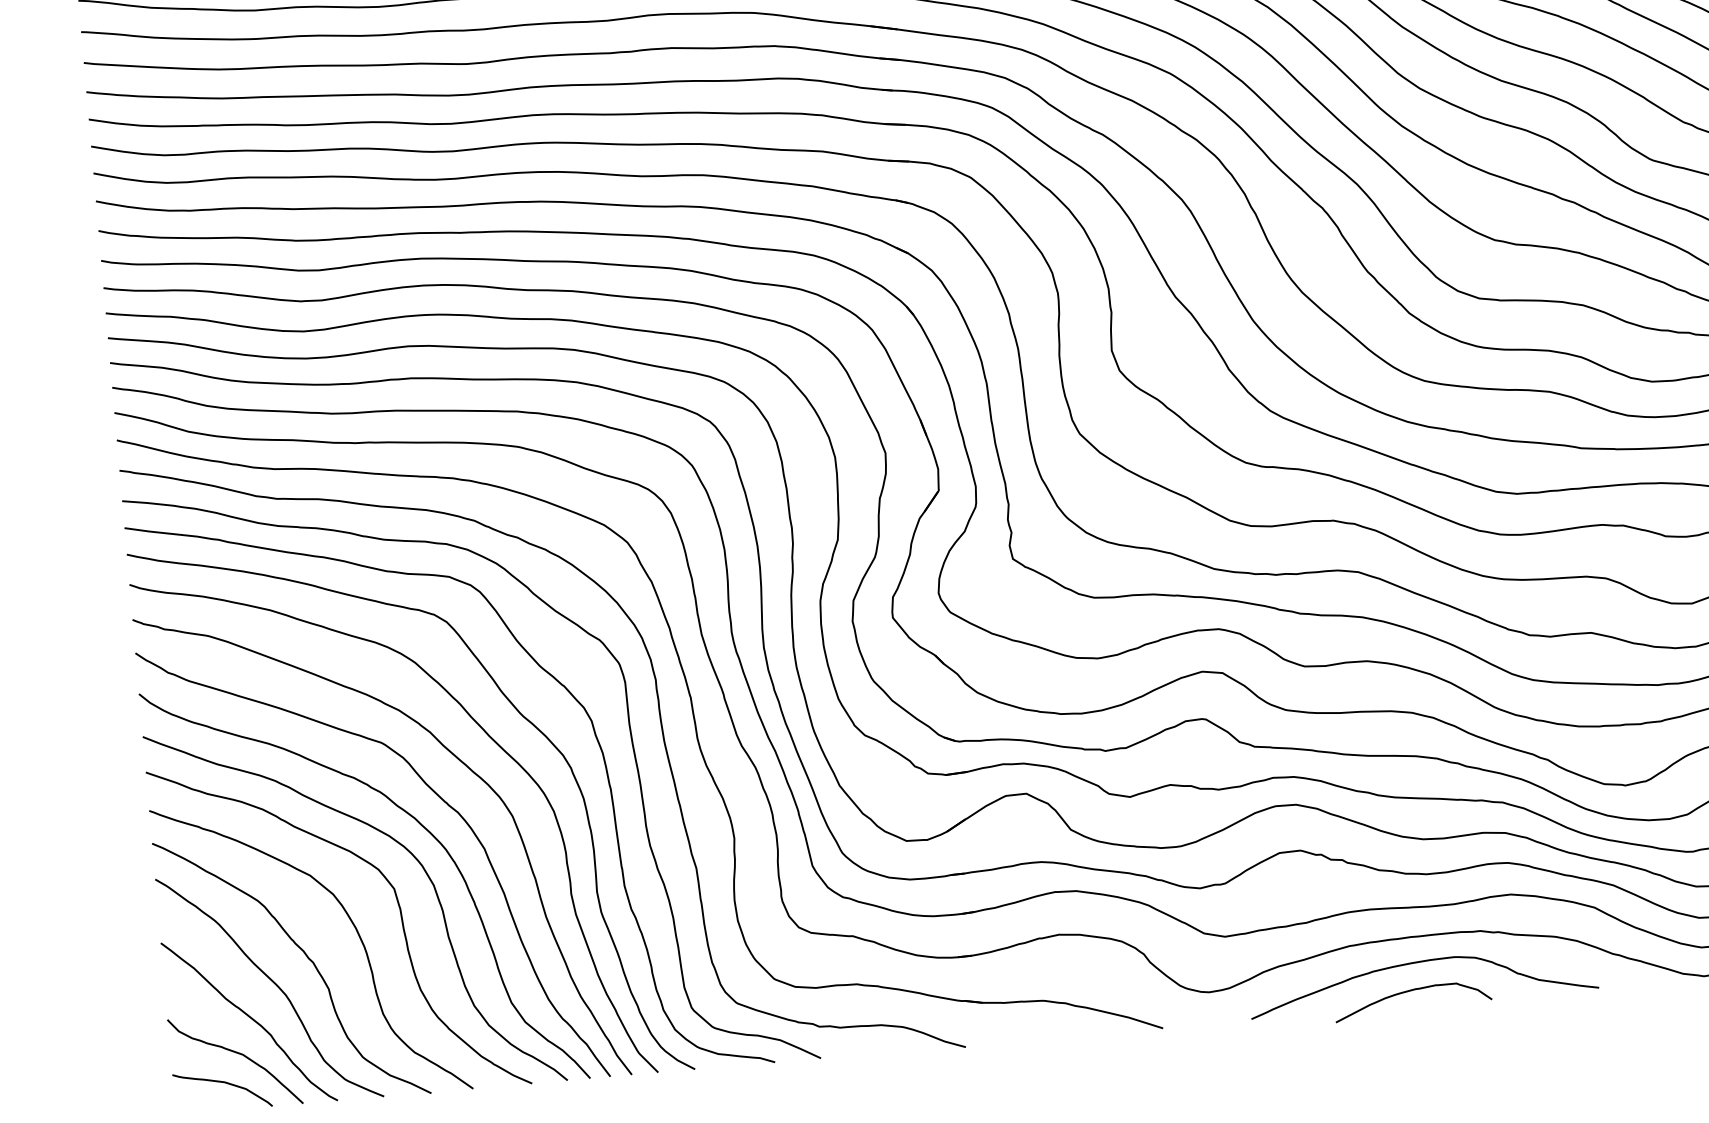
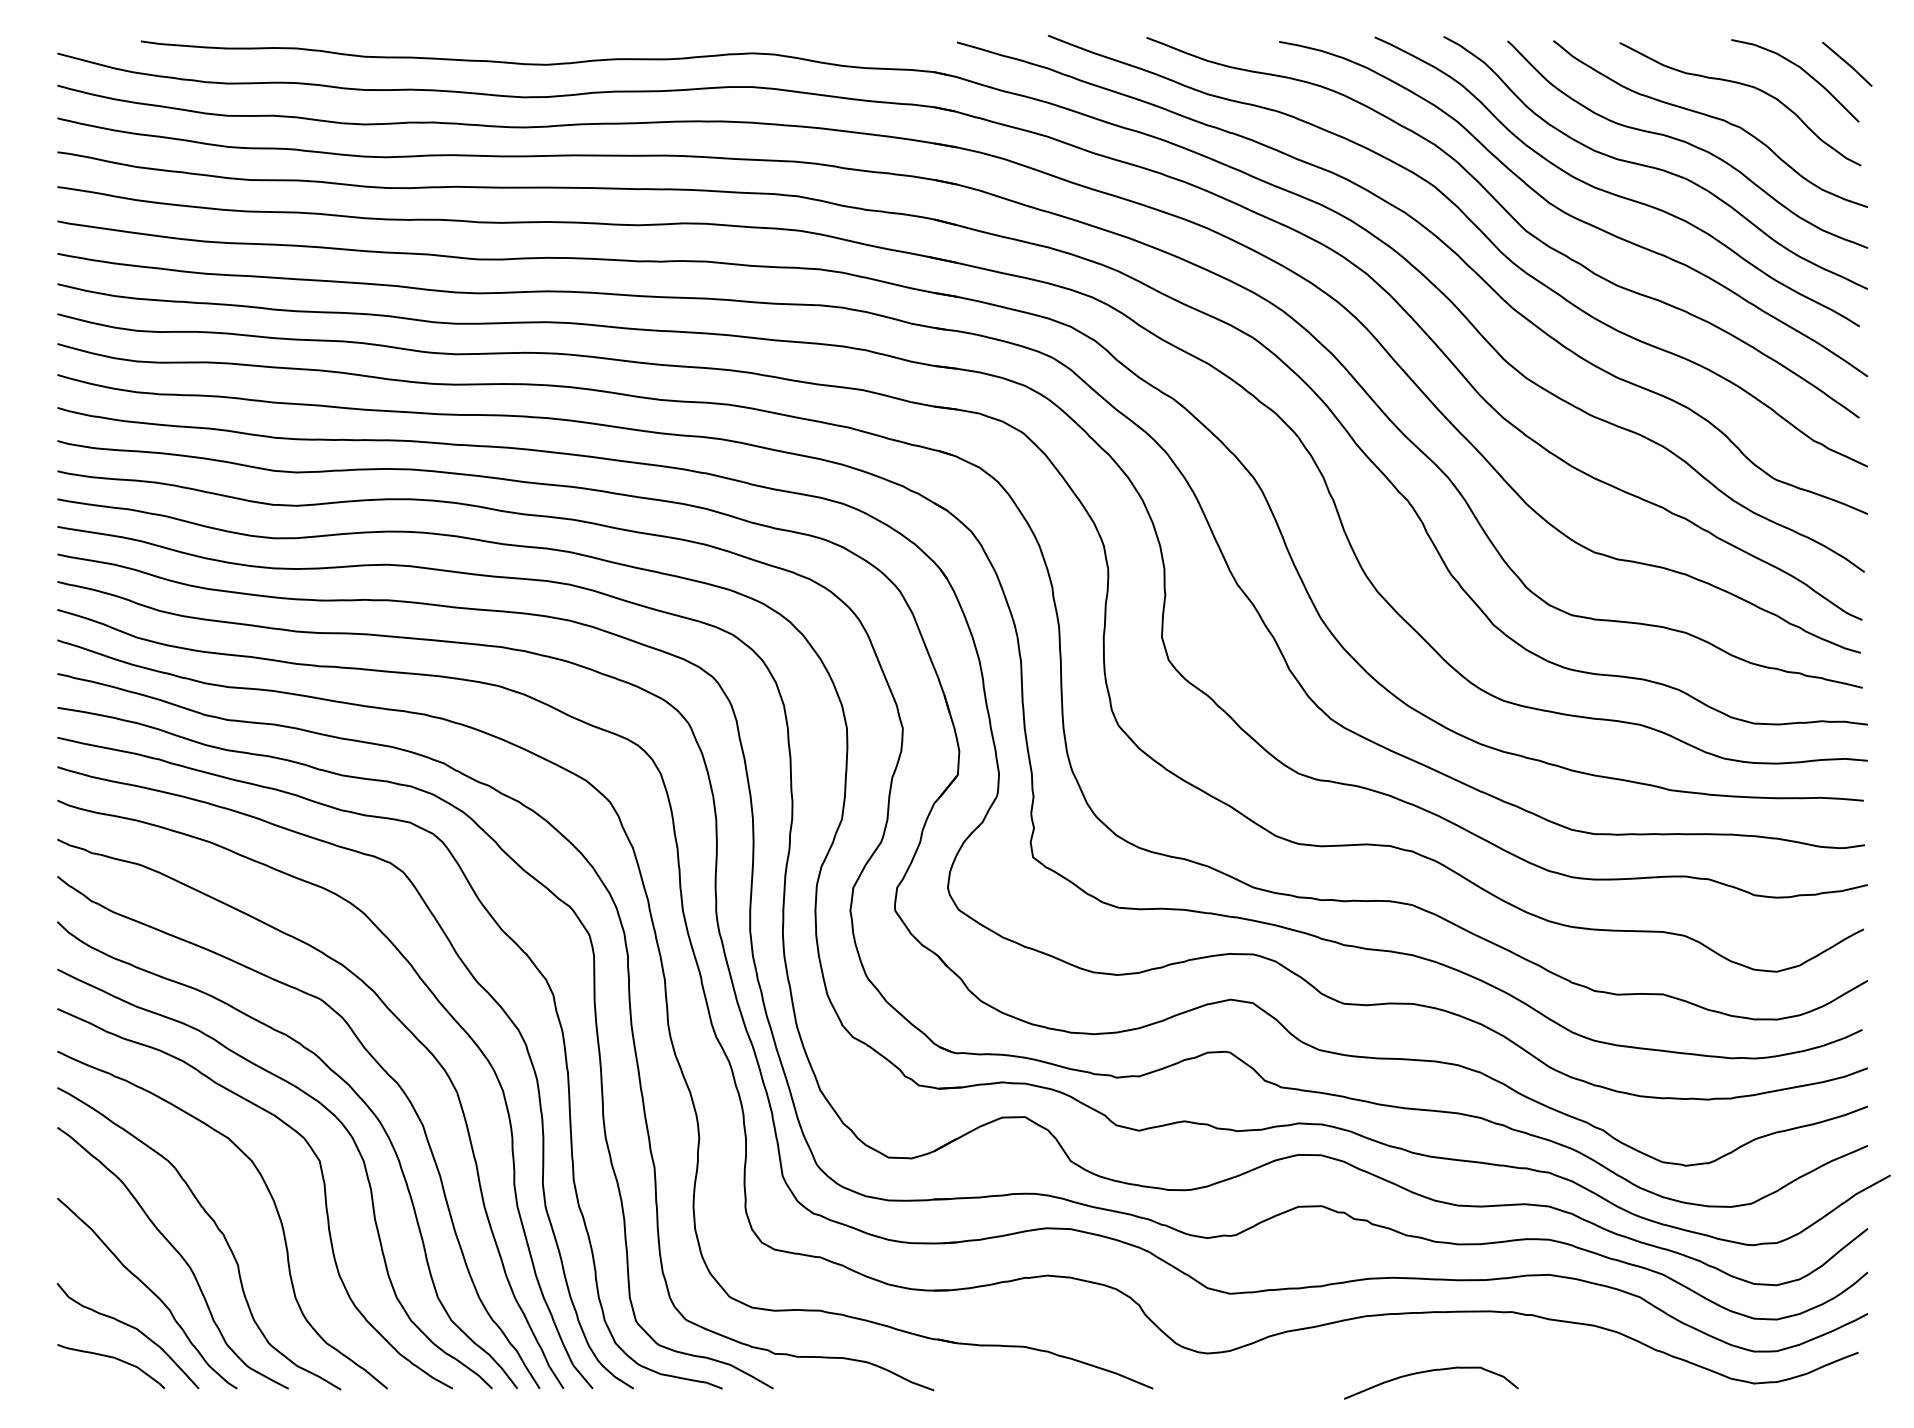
curve: (1420, 962) -> (1442, 1341), removed

